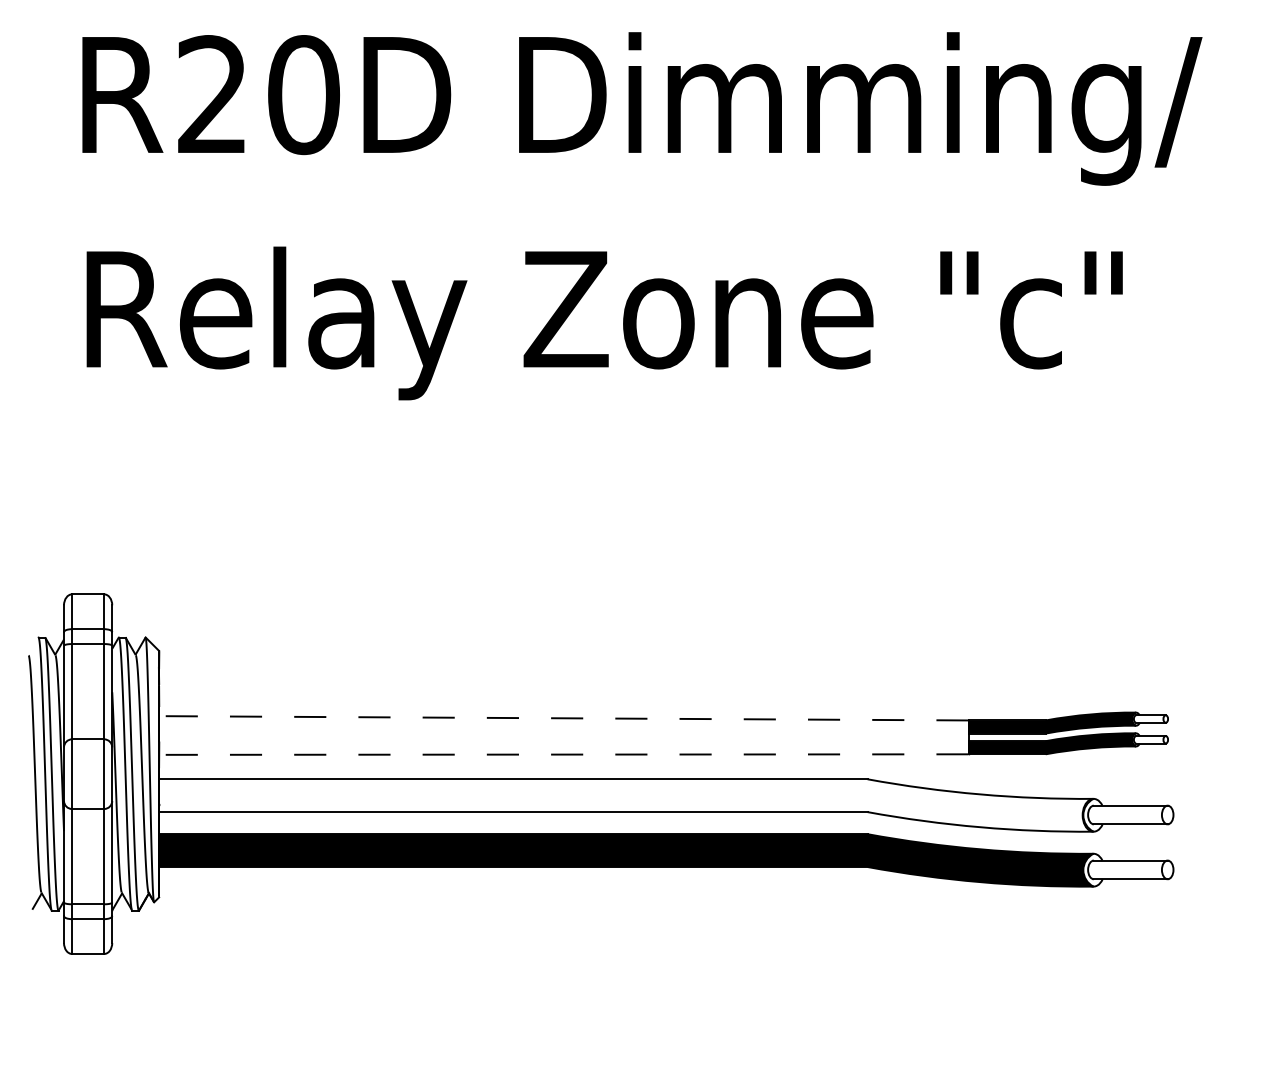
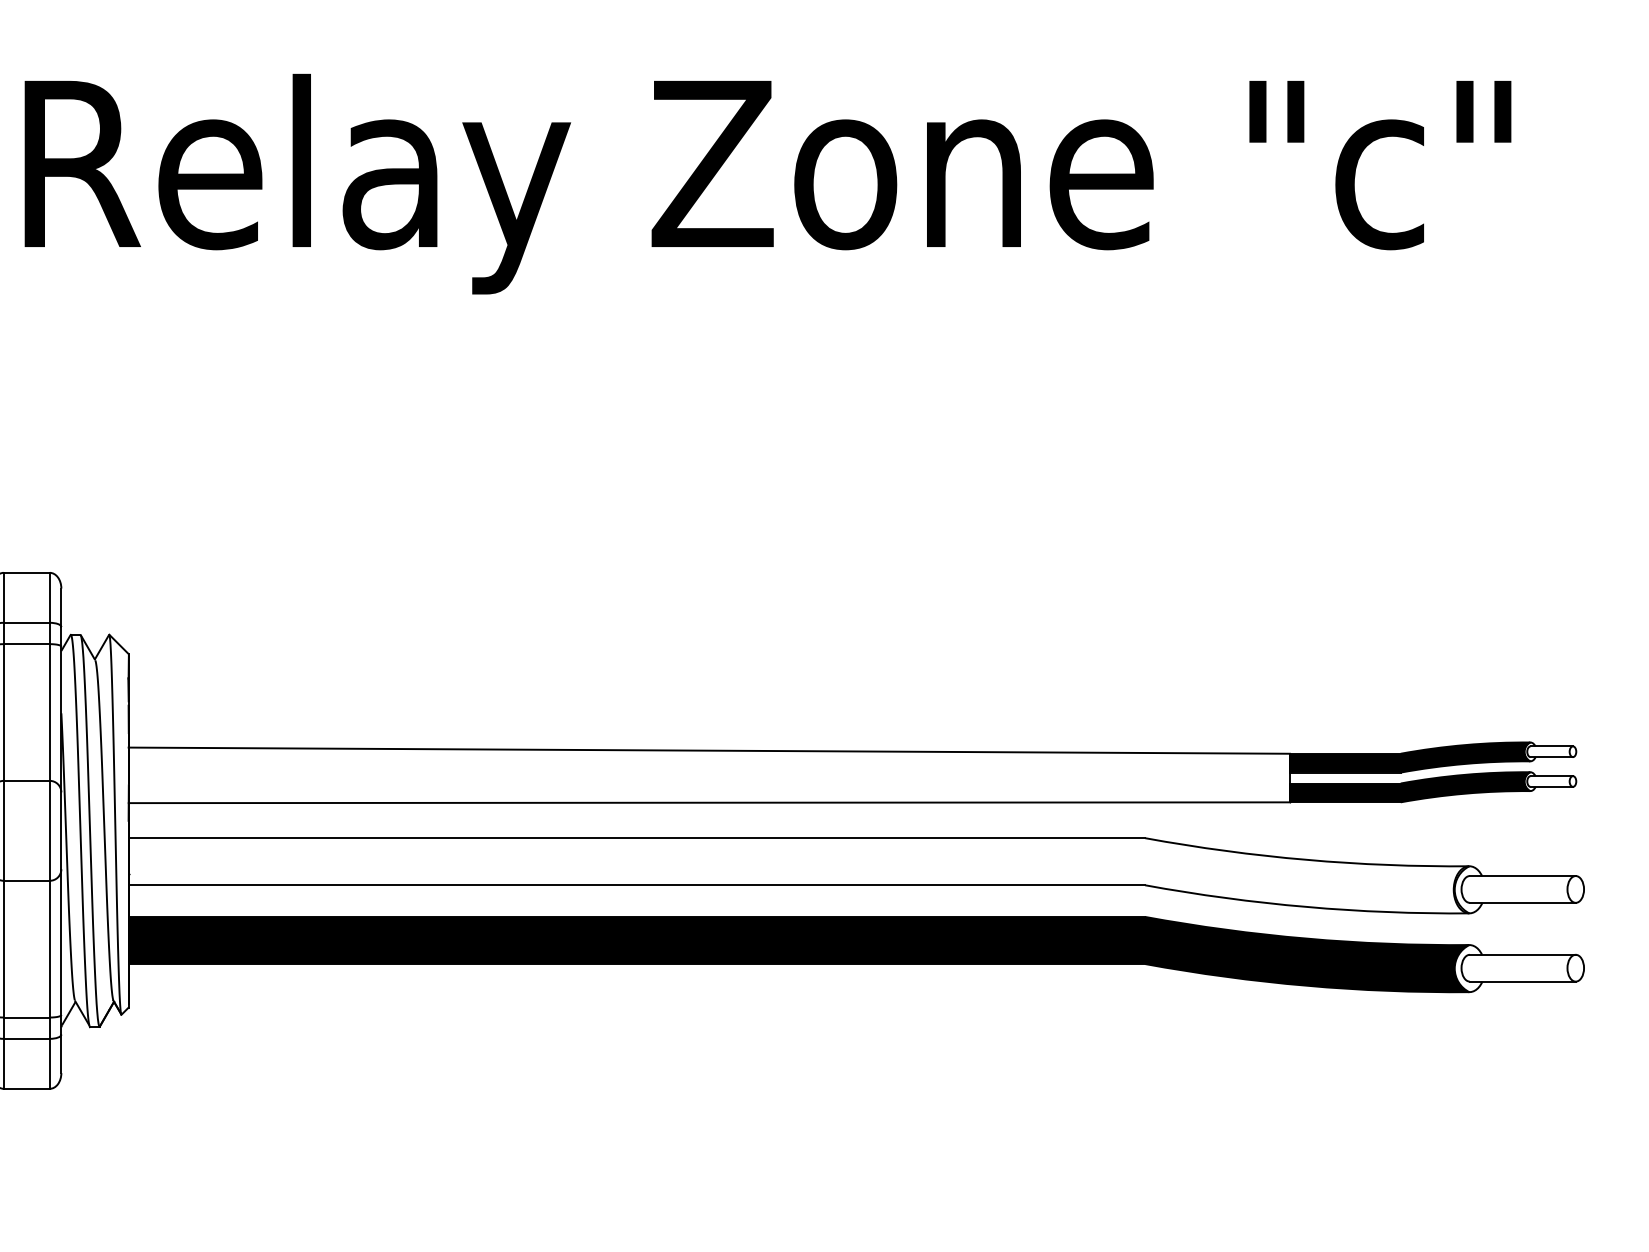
line: (563, 718) -> (708, 750), dashed -> solid
line: (563, 754) -> (708, 802), dashed -> solid

